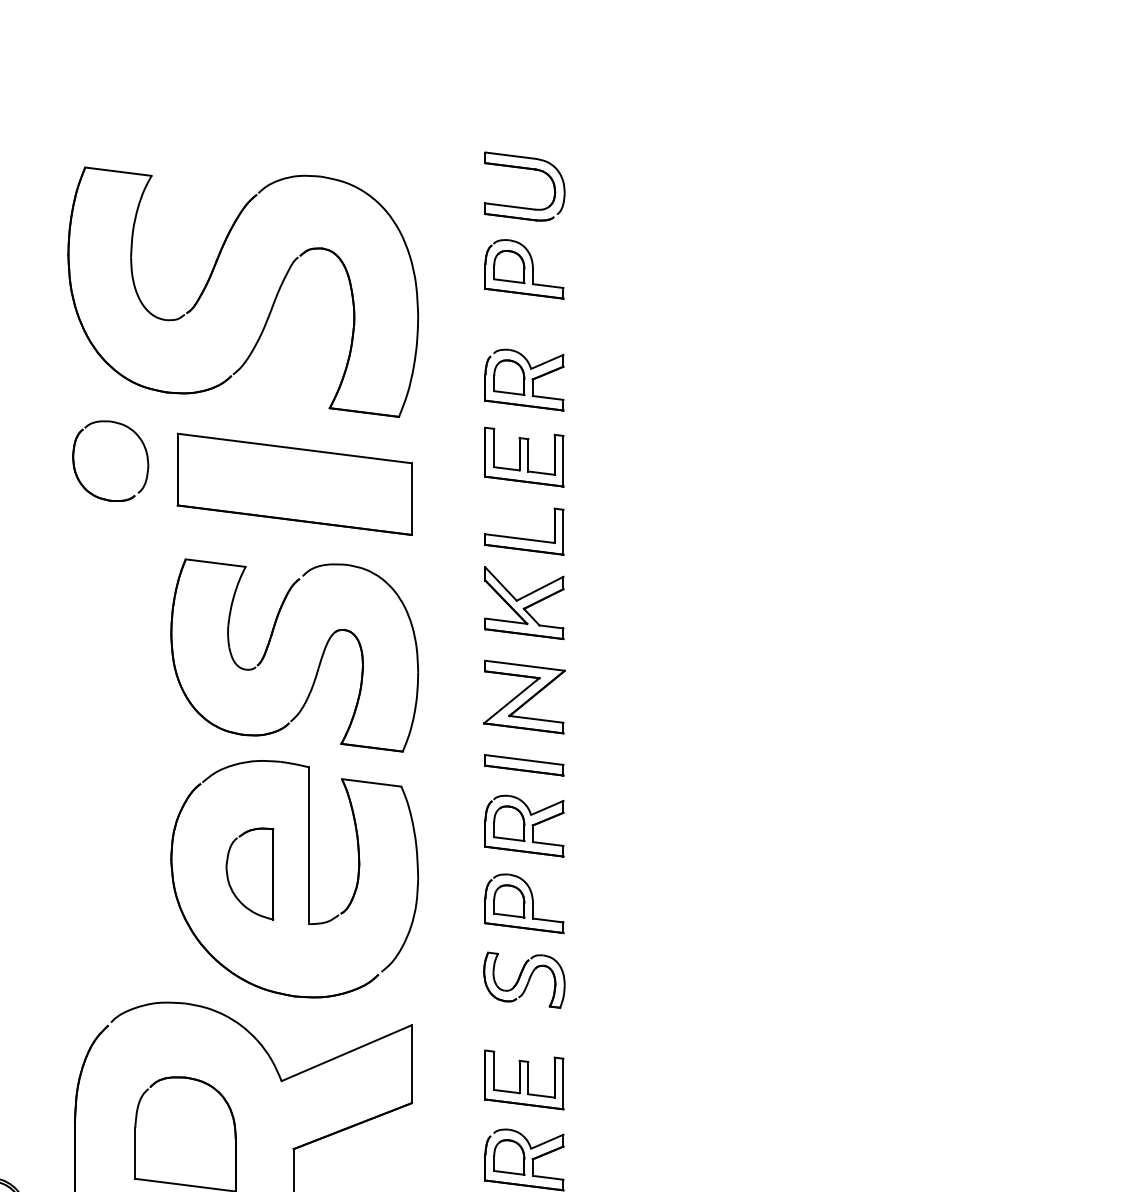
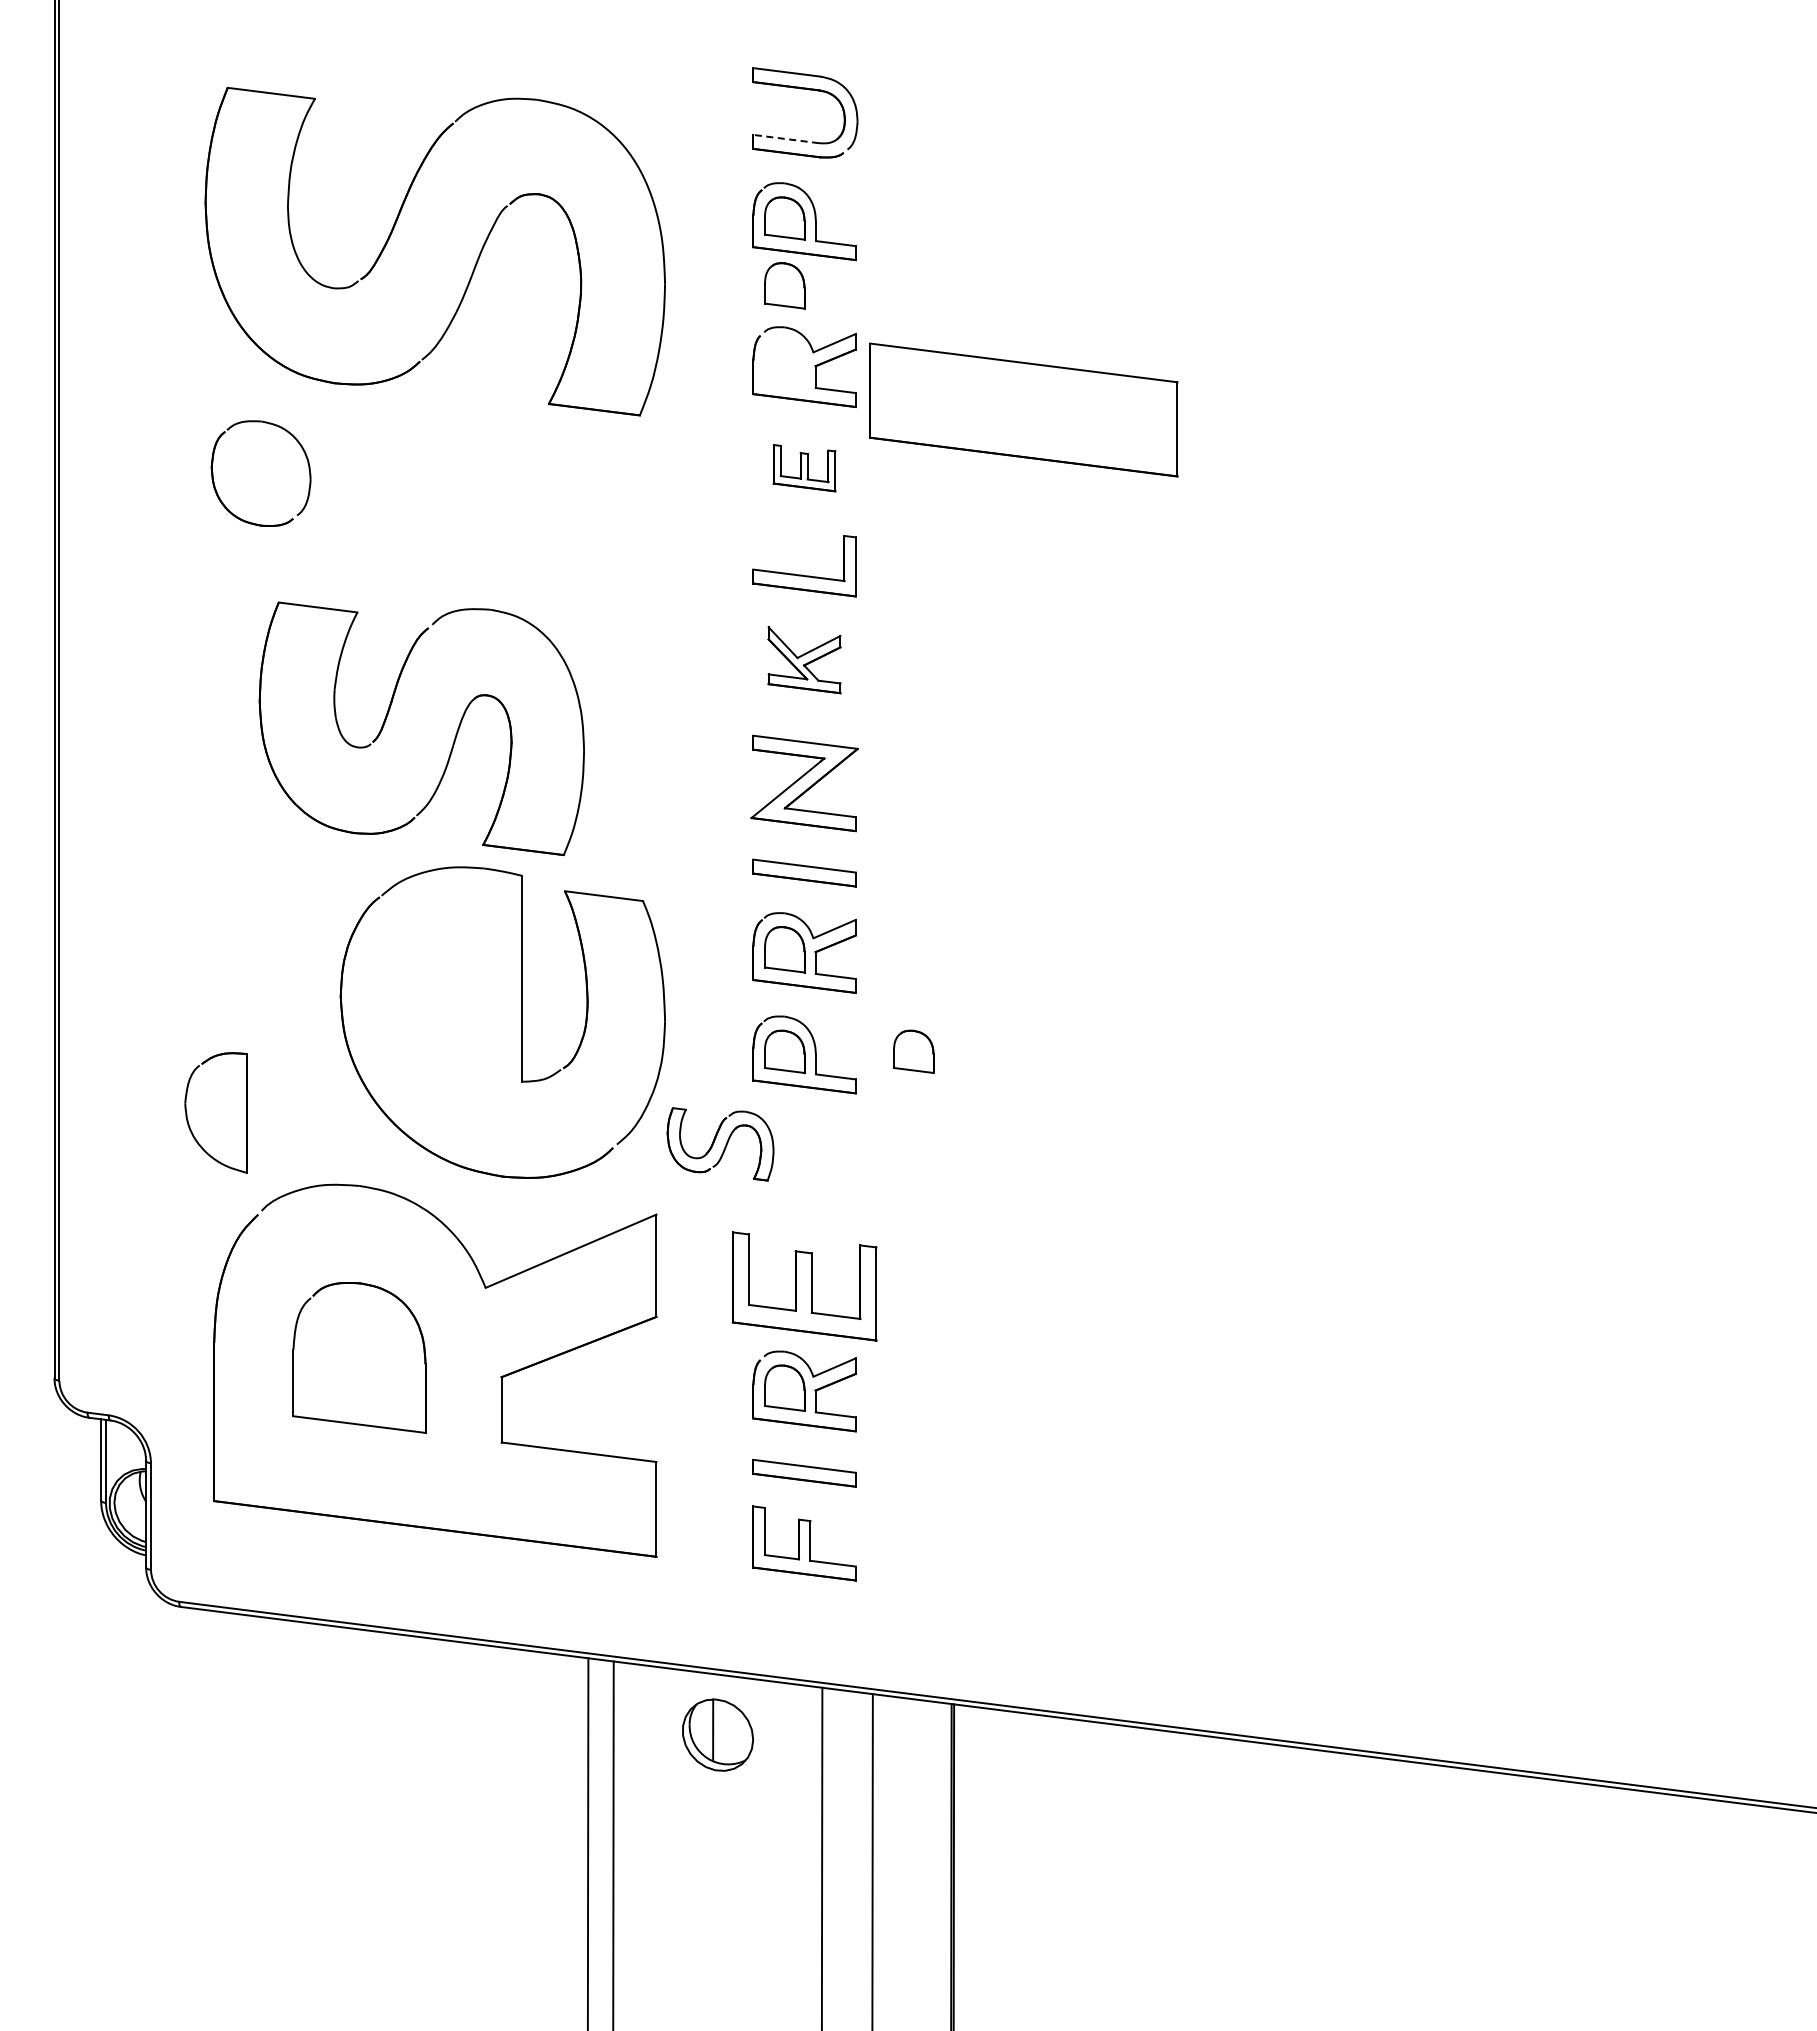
line: (509, 206) -> (785, 139), solid -> dashed
part: (509, 377) -> (784, 285), moved
part: (524, 456) -> (804, 467), size x0.6
part: (294, 483) -> (1023, 409), moved
part: (524, 603) -> (804, 660), size x0.7
part: (318, 664) -> (453, 740), moved
part: (228, 879) -> (188, 1119), moved
part: (607, 901) -> (913, 1051), added
part: (524, 980) -> (720, 1144), moved
part: (524, 1079) -> (804, 1285), size x1.4

